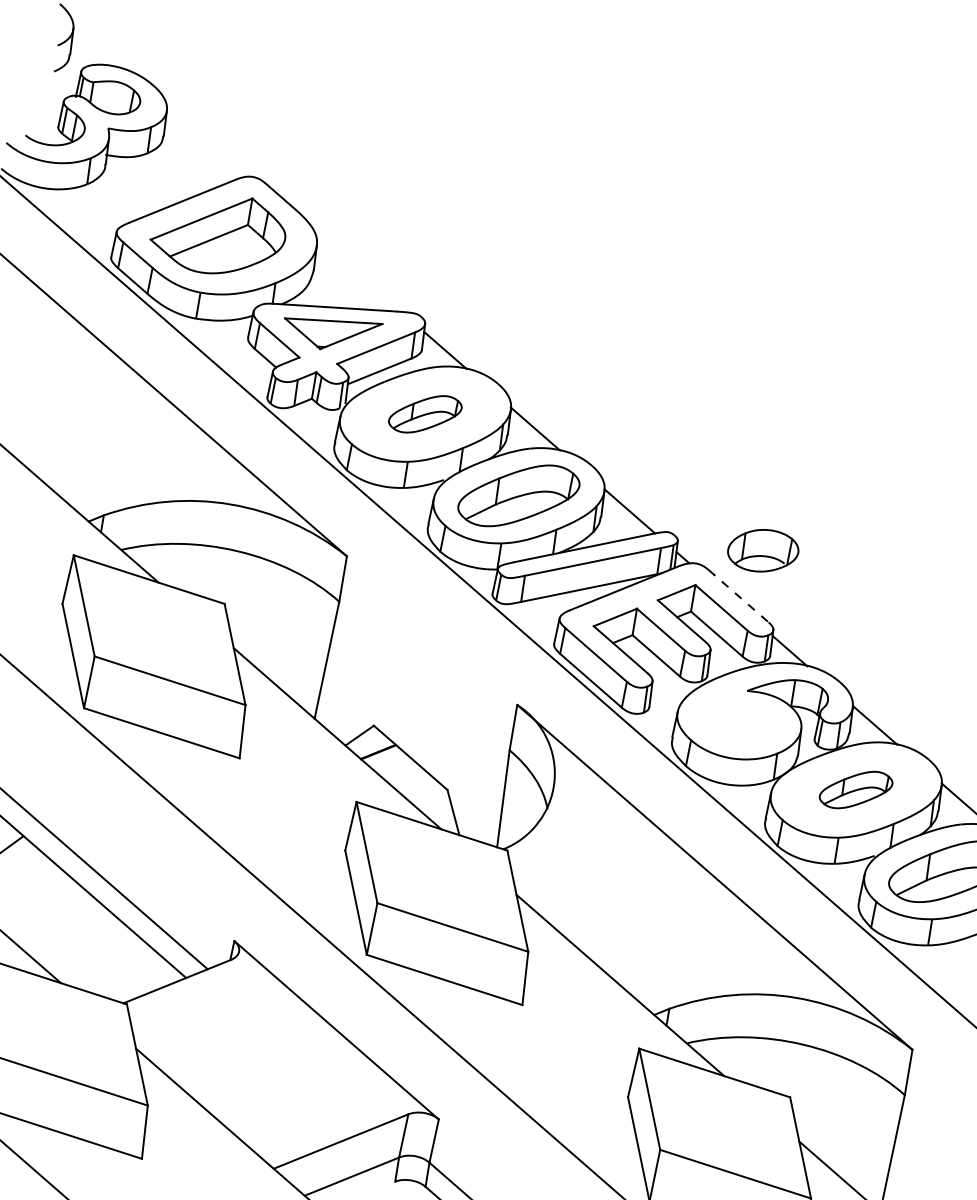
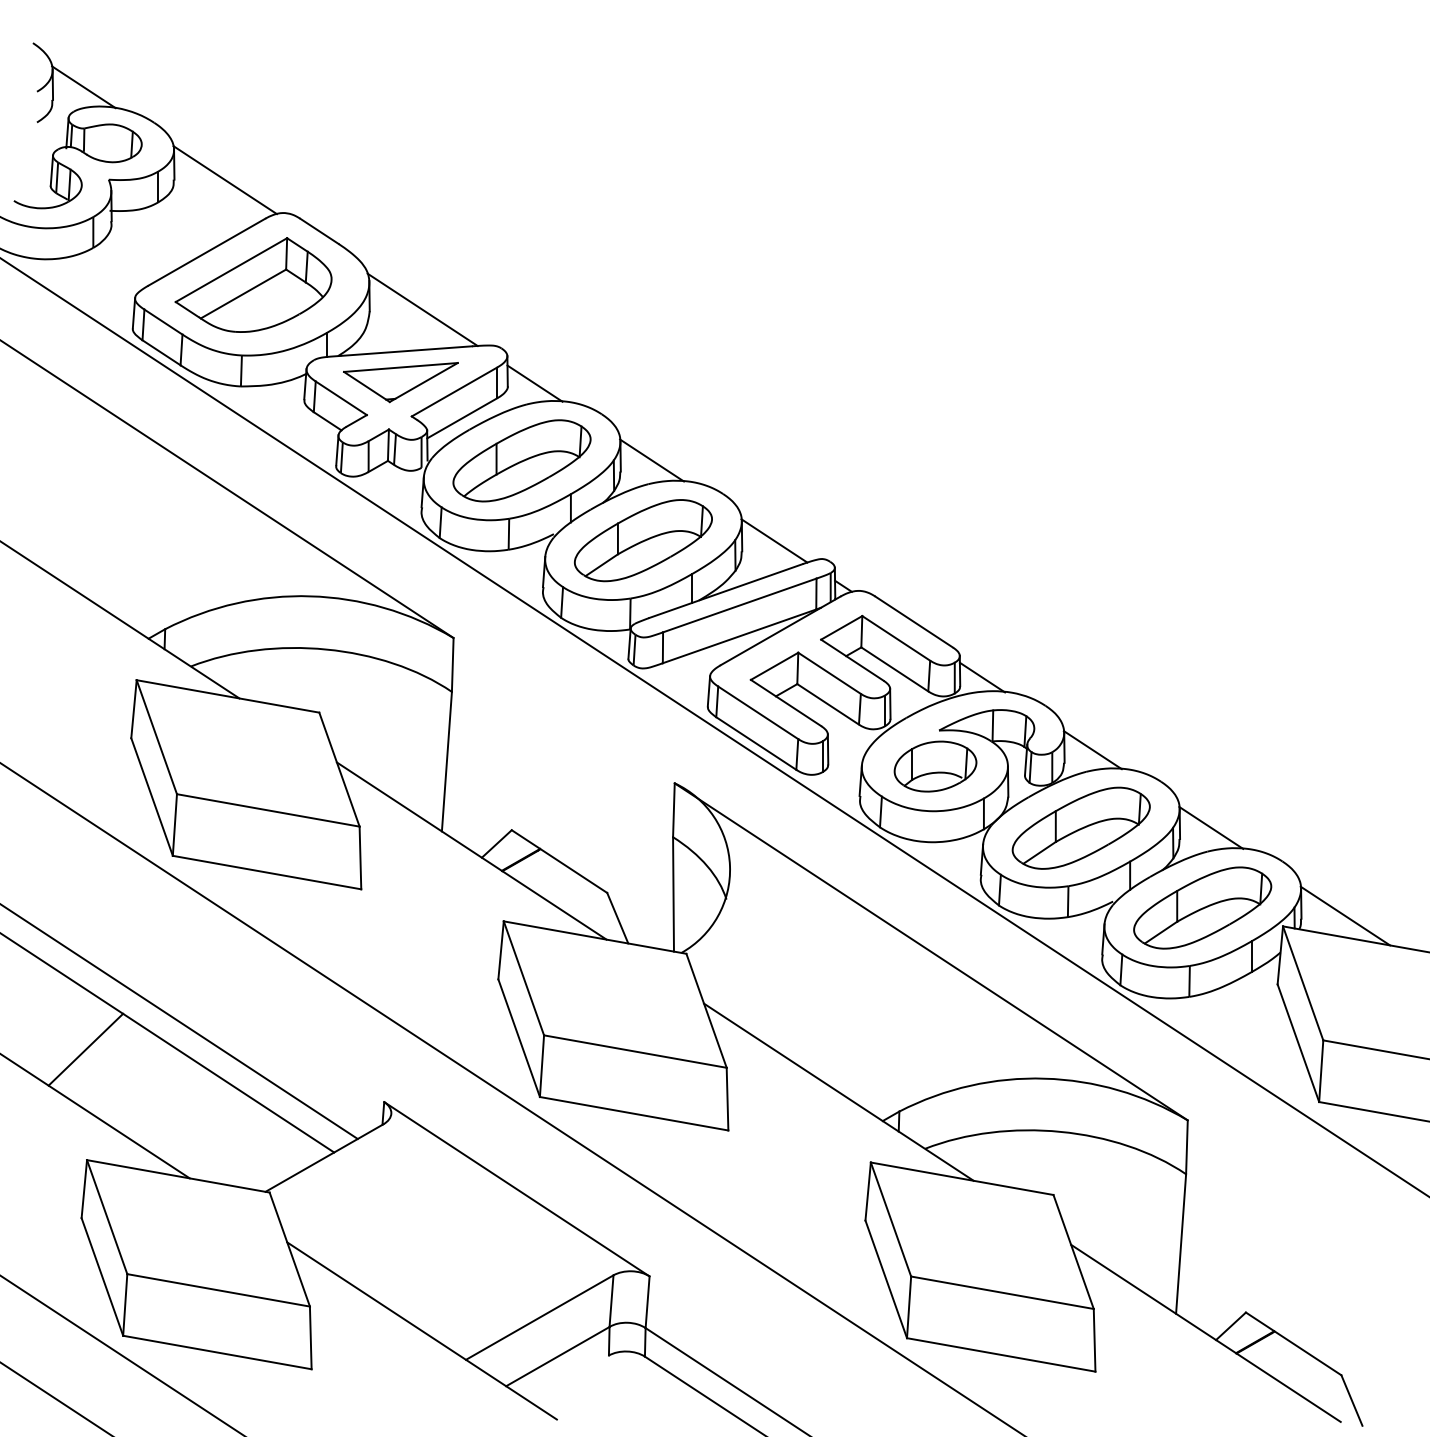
line: (97, 47) -> (83, 87), added
line: (206, 142) -> (224, 180), added
line: (358, 274) -> (422, 309), added
part: (425, 413) -> (521, 460), size x1.67
part: (763, 550) -> (935, 766), moved
line: (738, 596) -> (914, 622), dashed -> solid
part: (855, 789) -> (1080, 827), size x1.67

